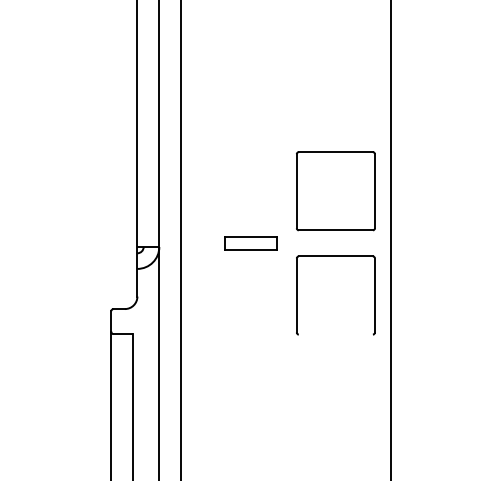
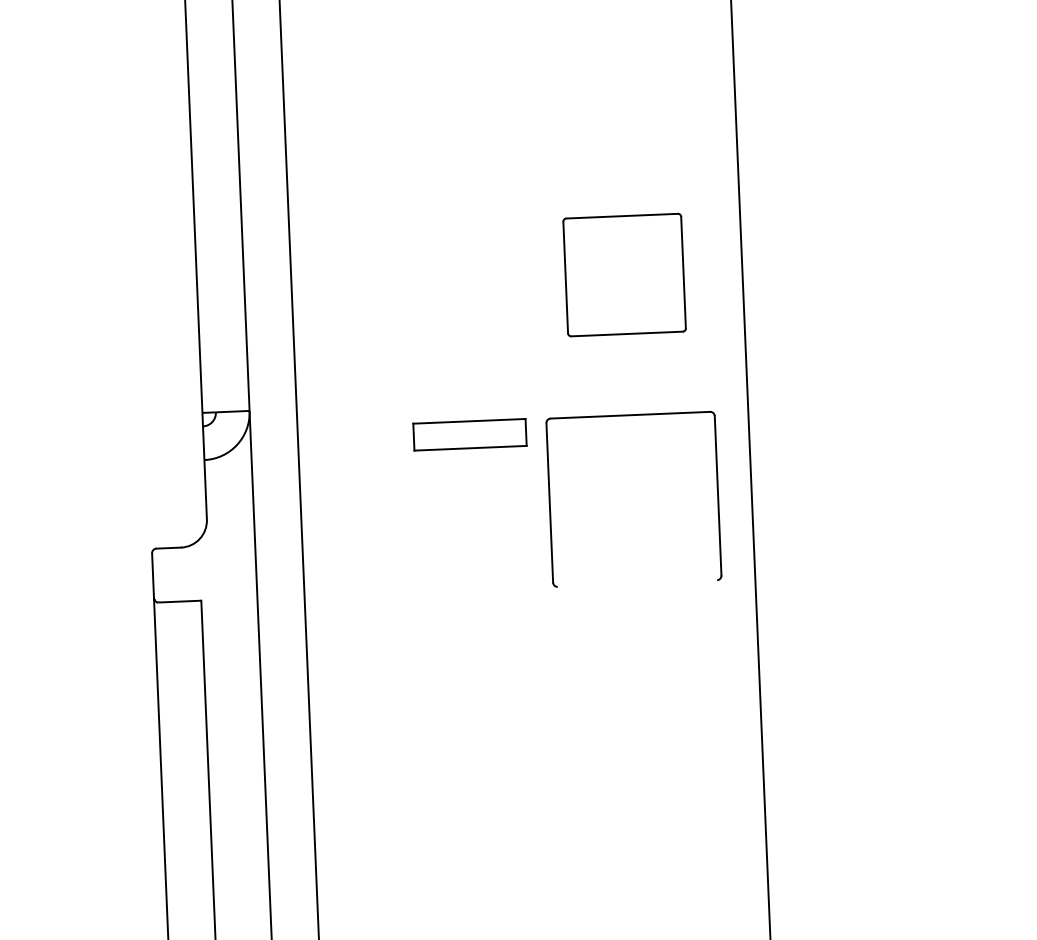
part: (335, 191) -> (623, 275), size x0.7
part: (250, 243) -> (468, 435), moved

